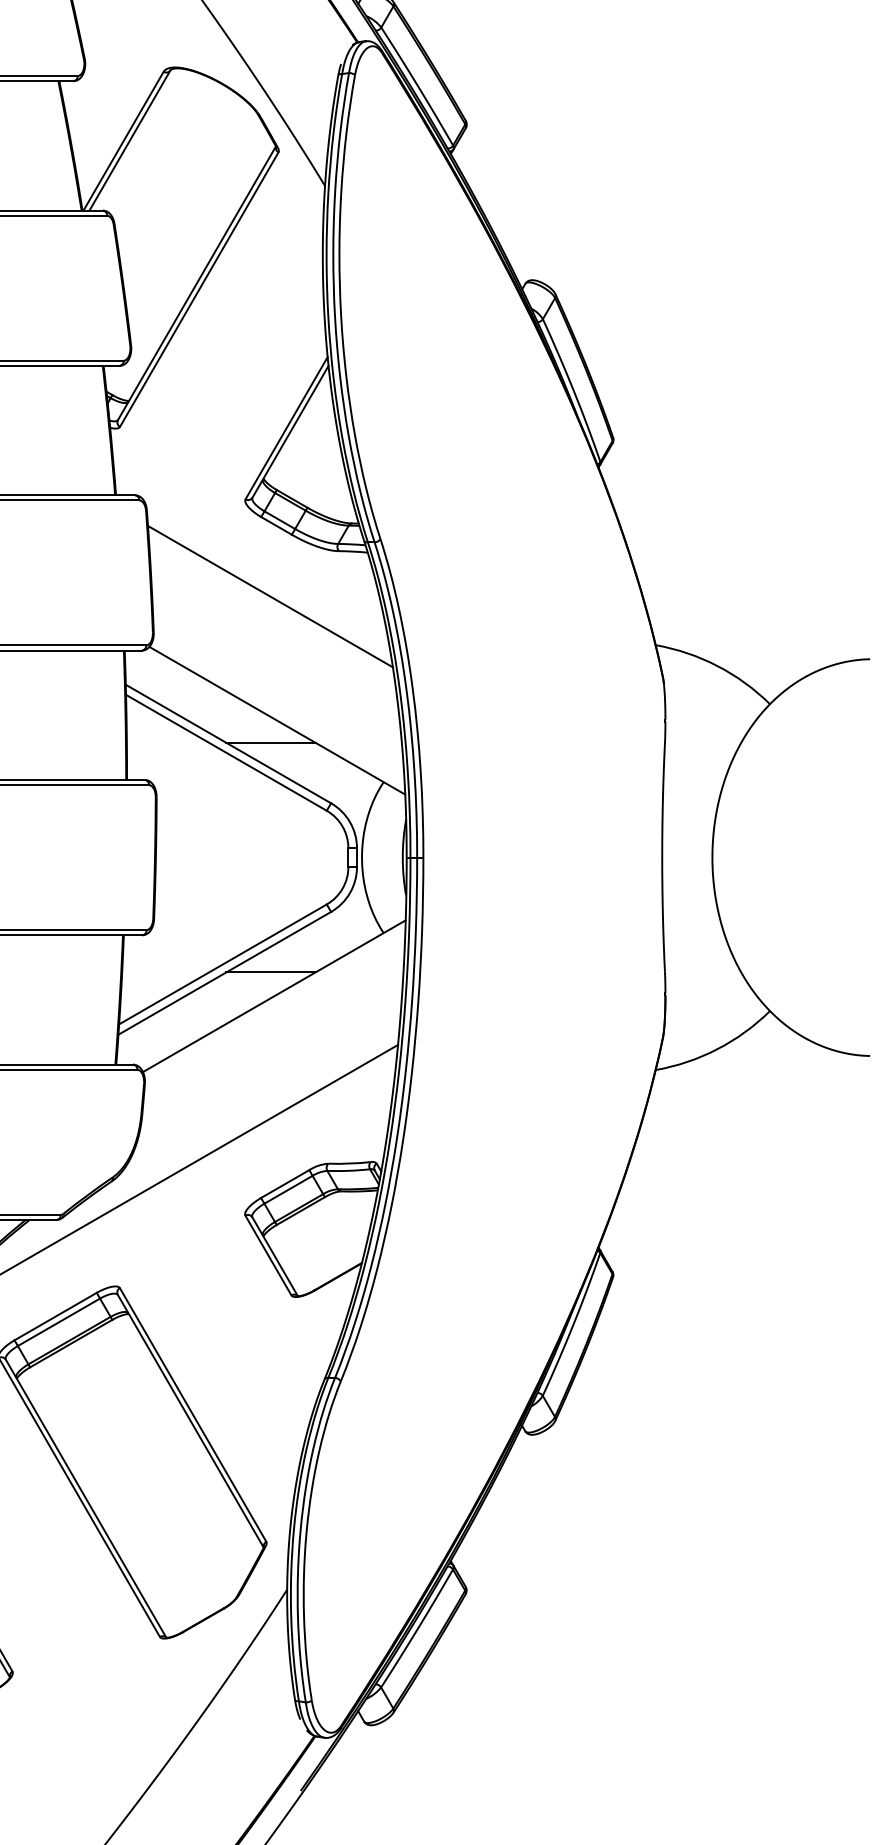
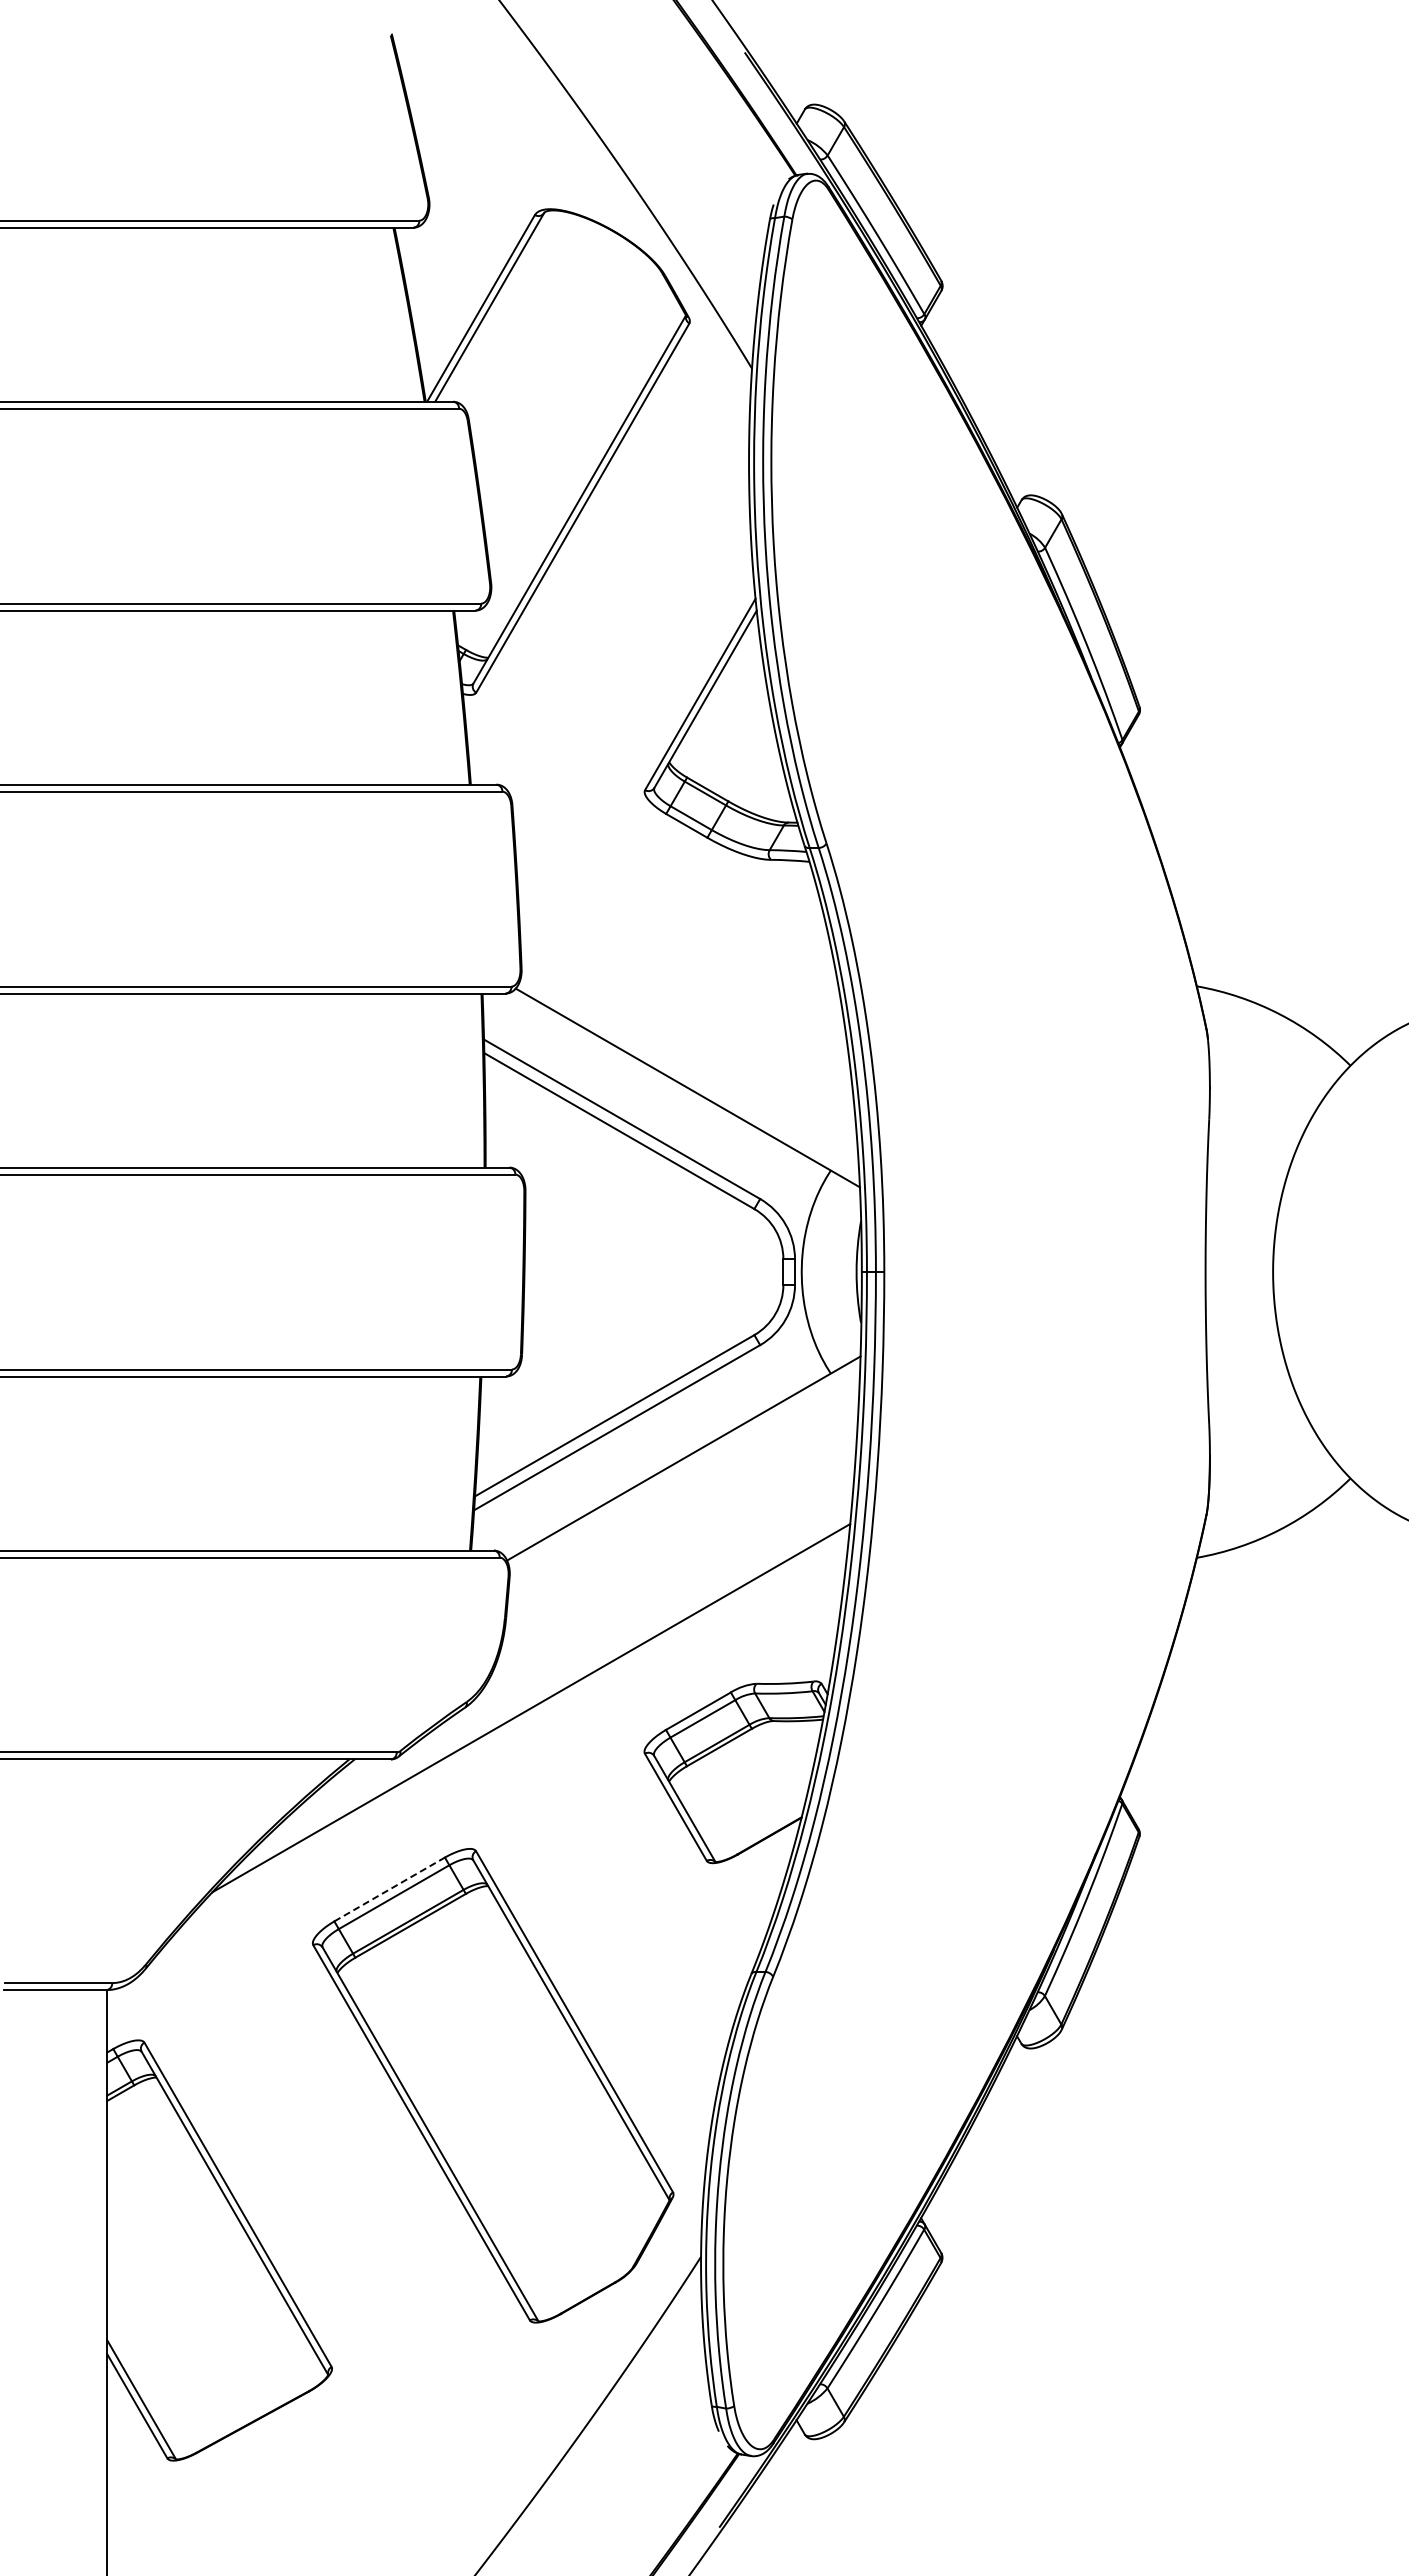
line: (270, 596) -> (678, 920), removed
line: (271, 742) -> (679, 1117), removed
line: (271, 972) -> (679, 1426), removed
line: (55, 1316) -> (389, 1889), solid -> dashed

